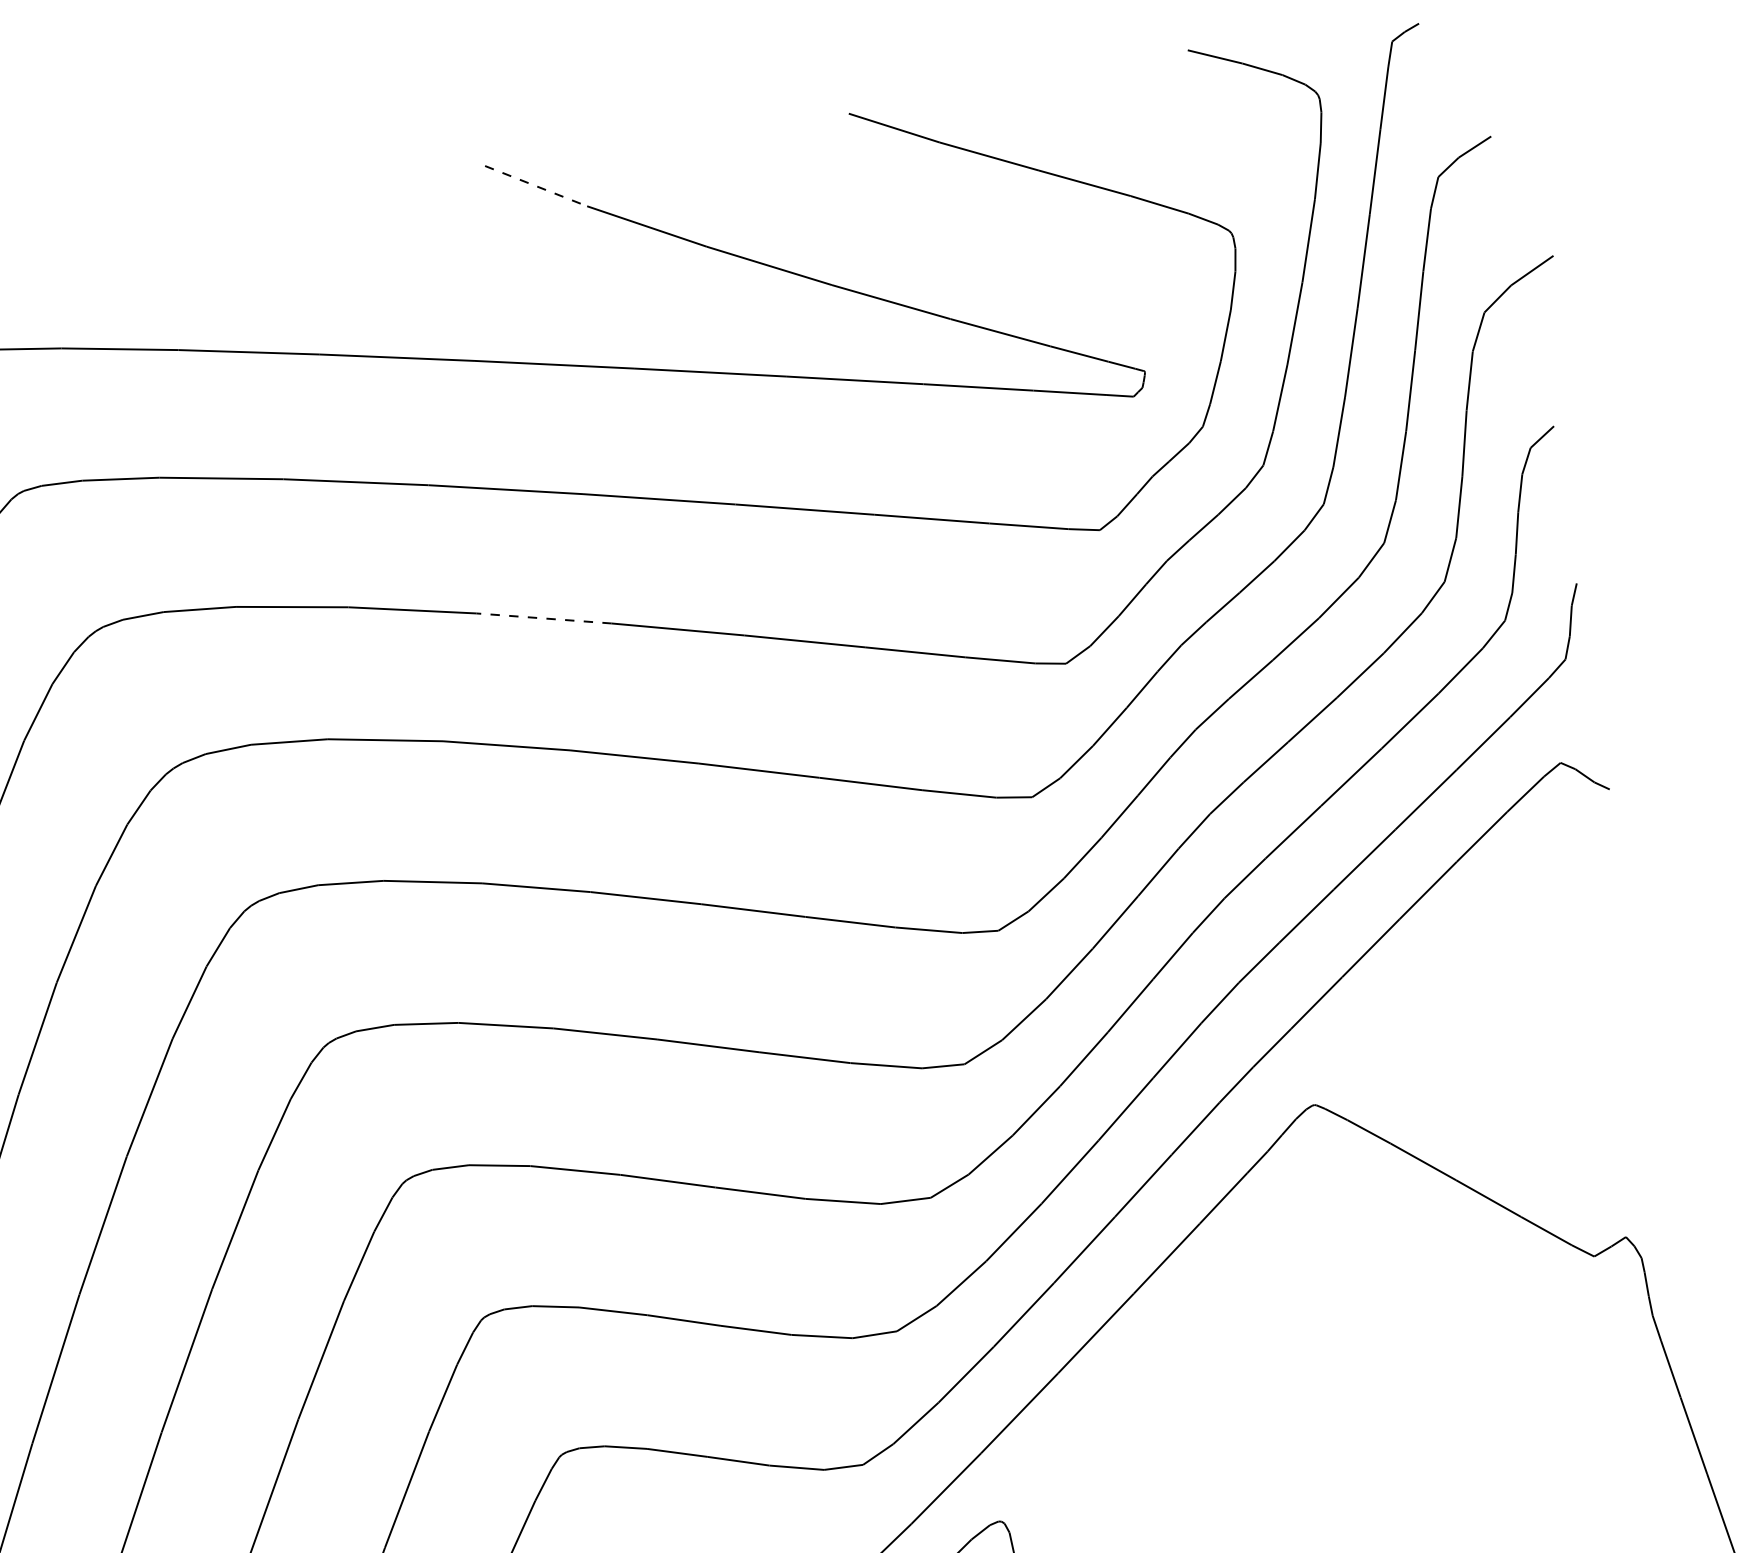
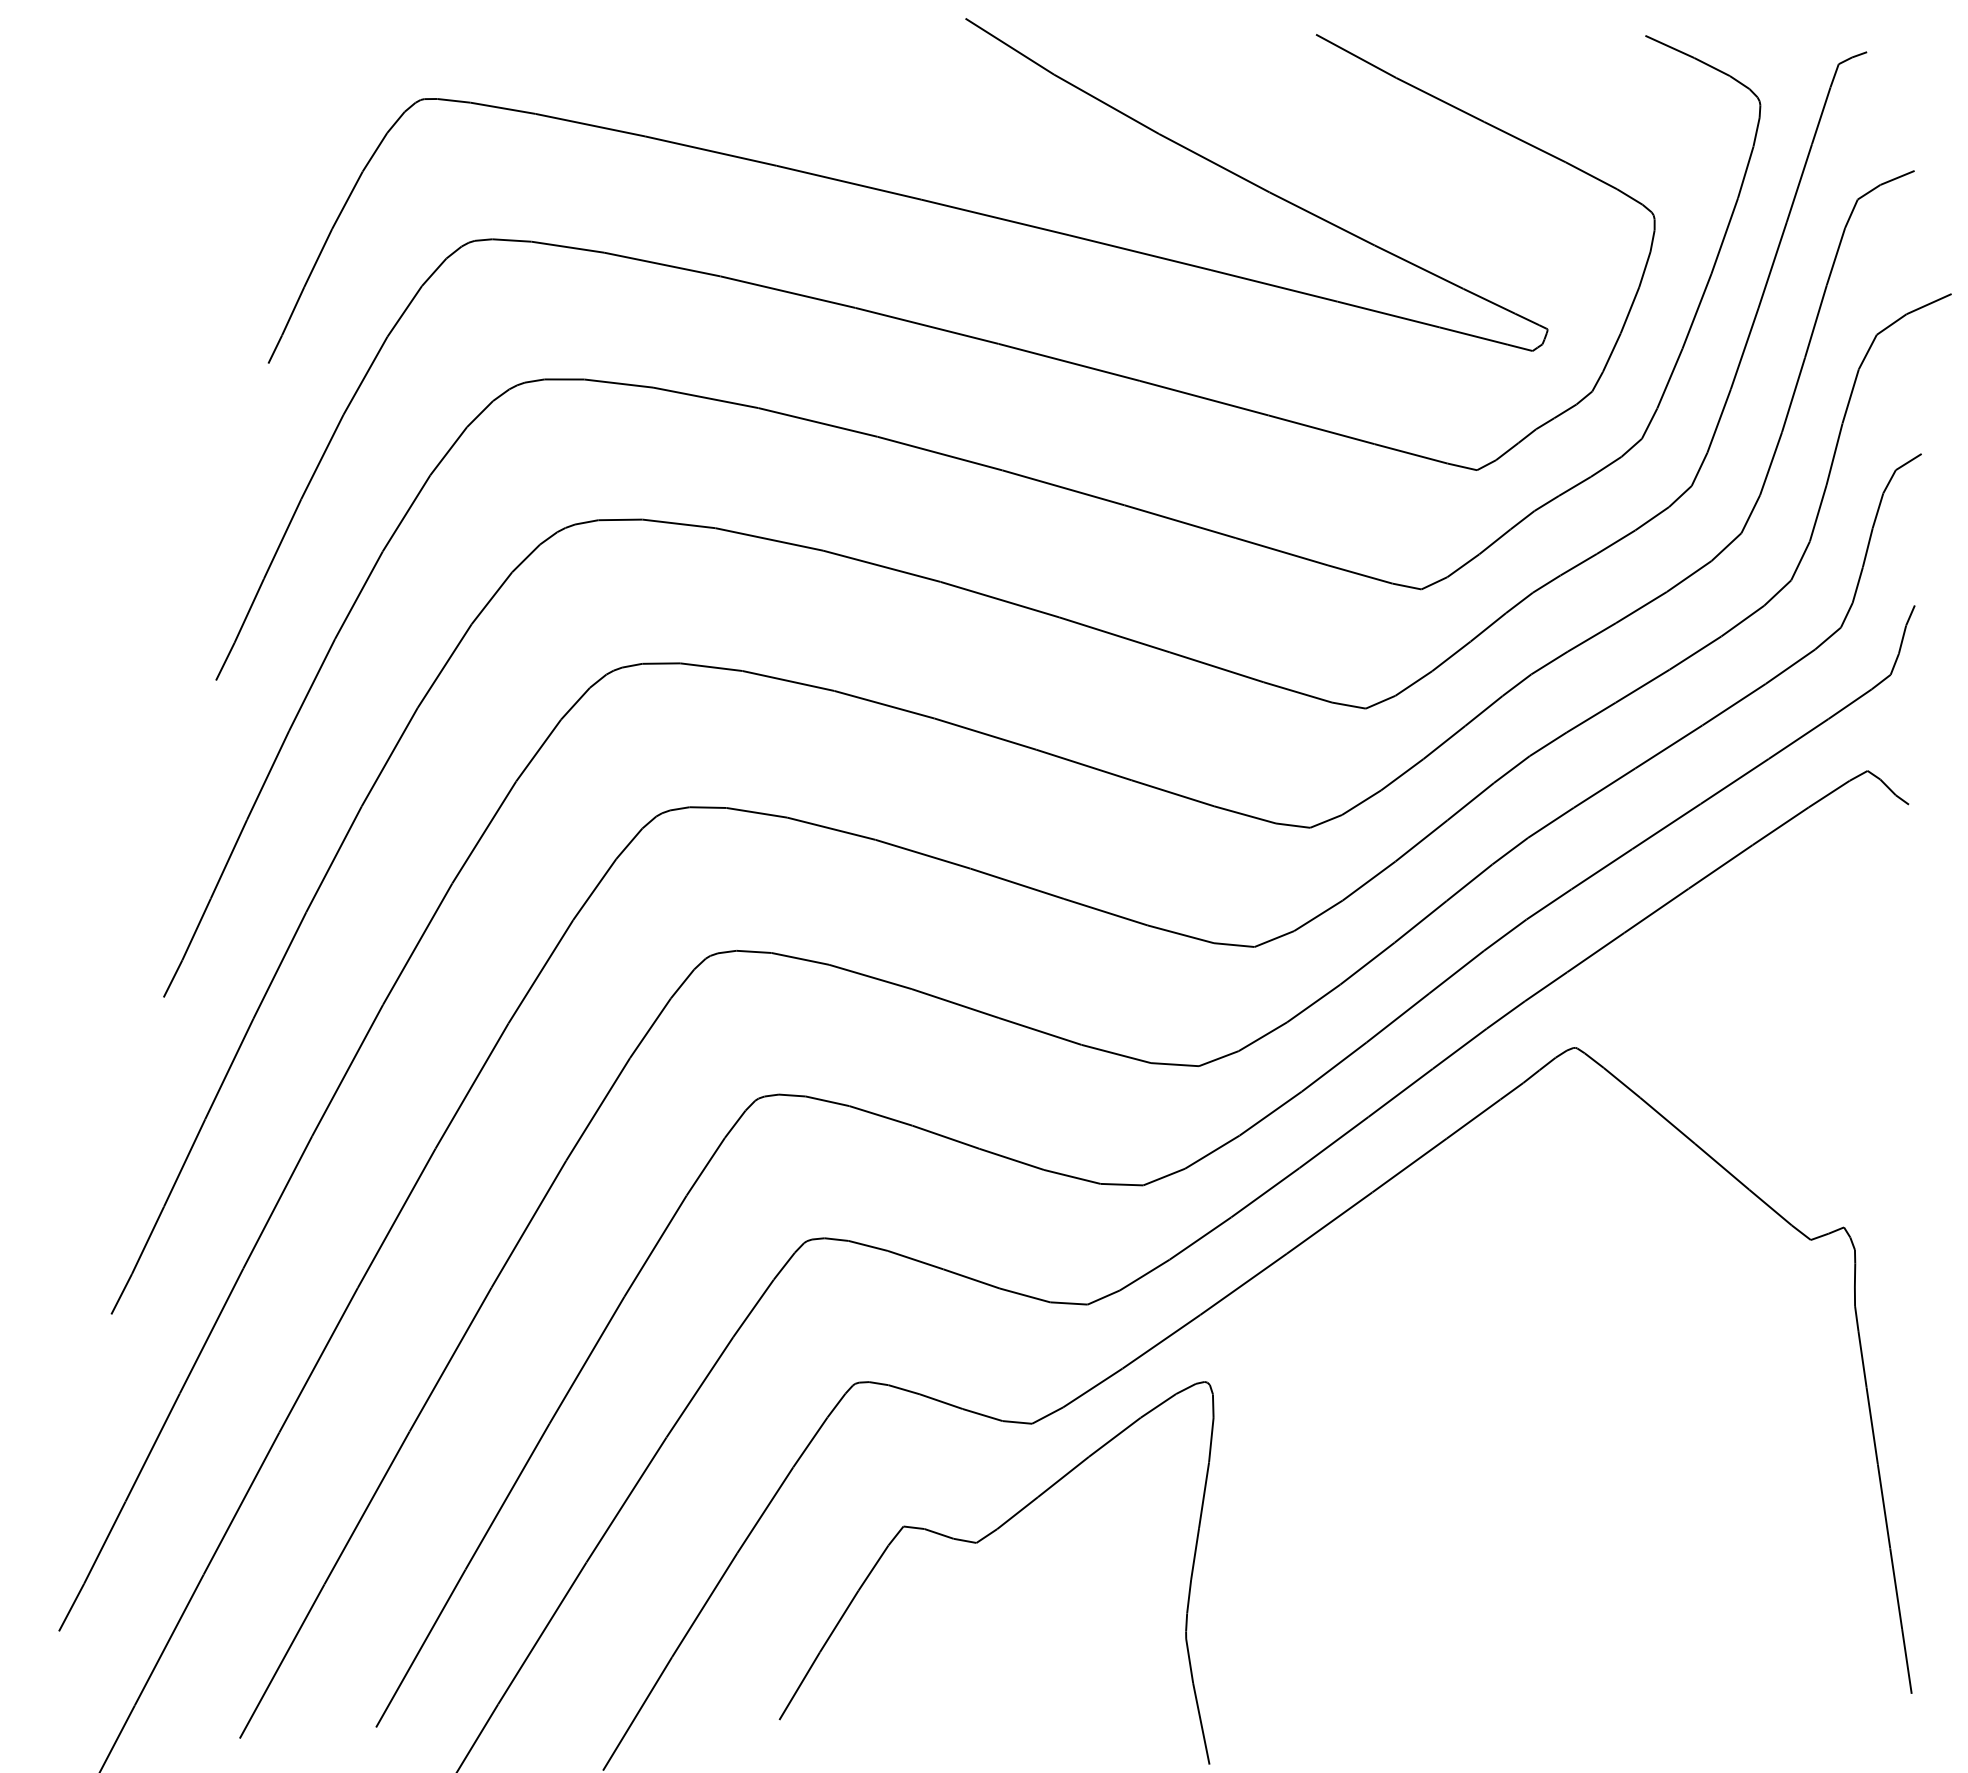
line: (536, 185) -> (1010, 46), dashed -> solid
line: (544, 618) -> (940, 453), dashed -> solid

